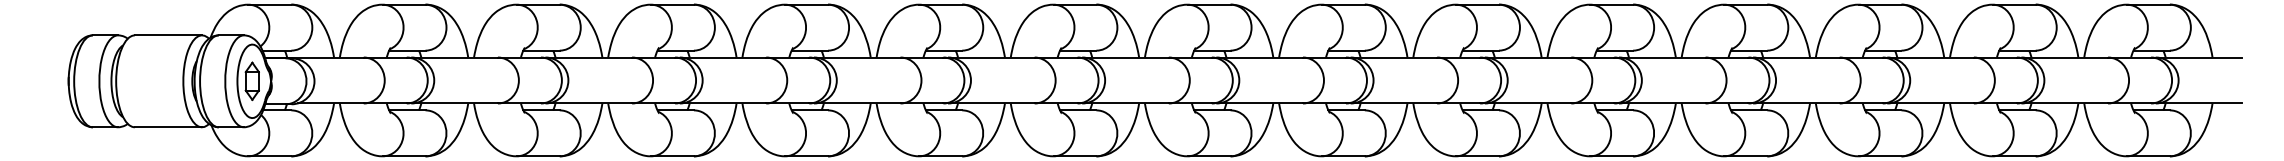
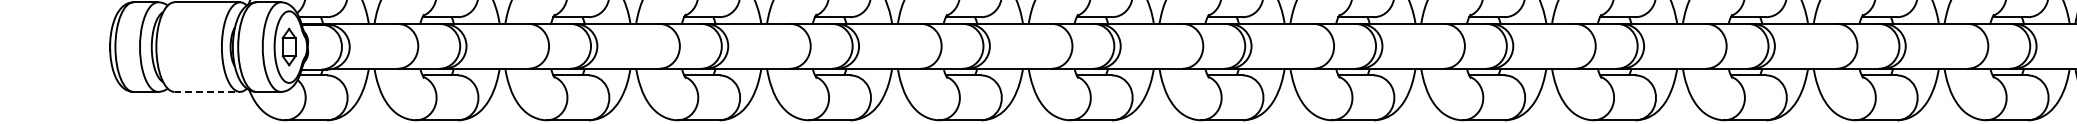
line: (168, 127) -> (207, 92), solid -> dashed

